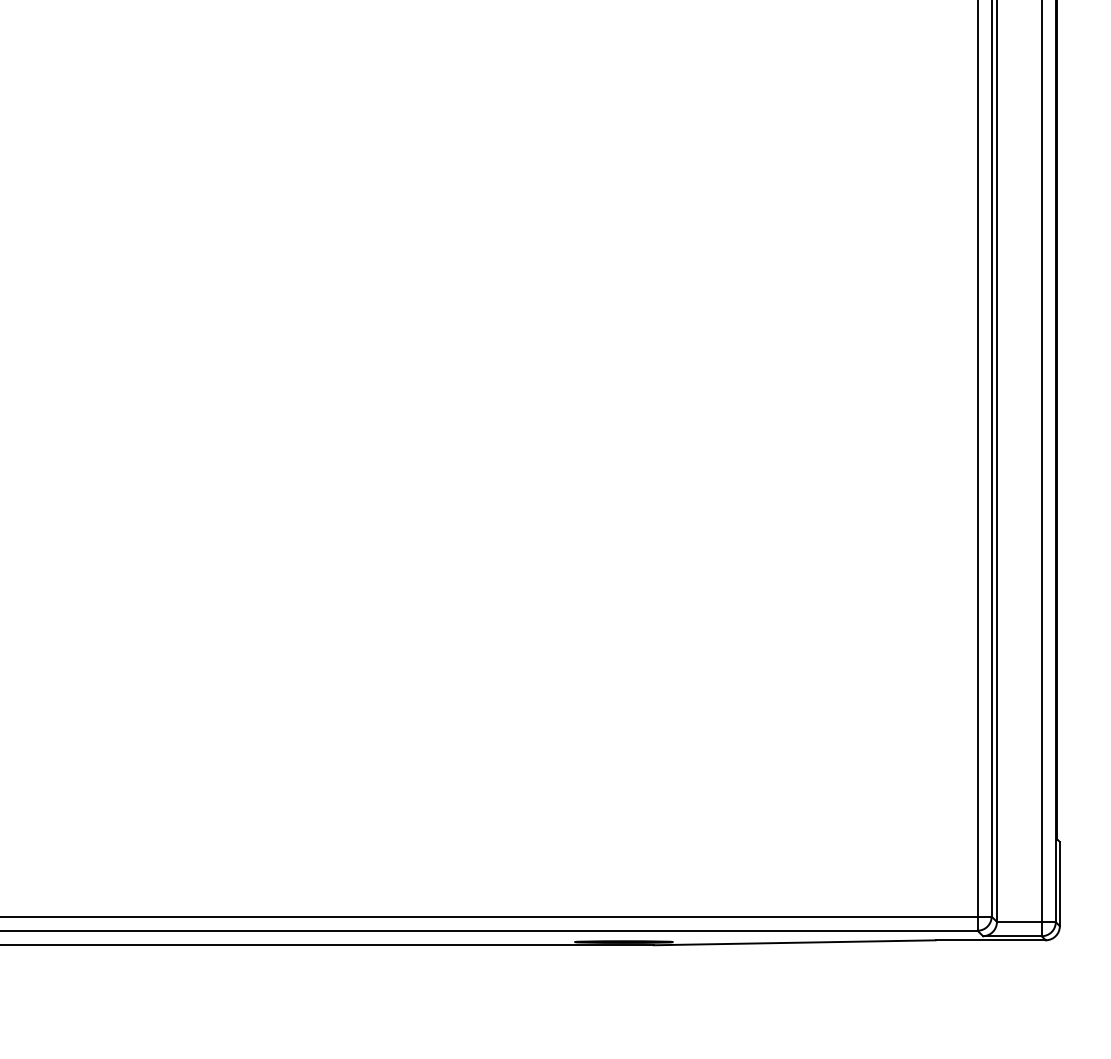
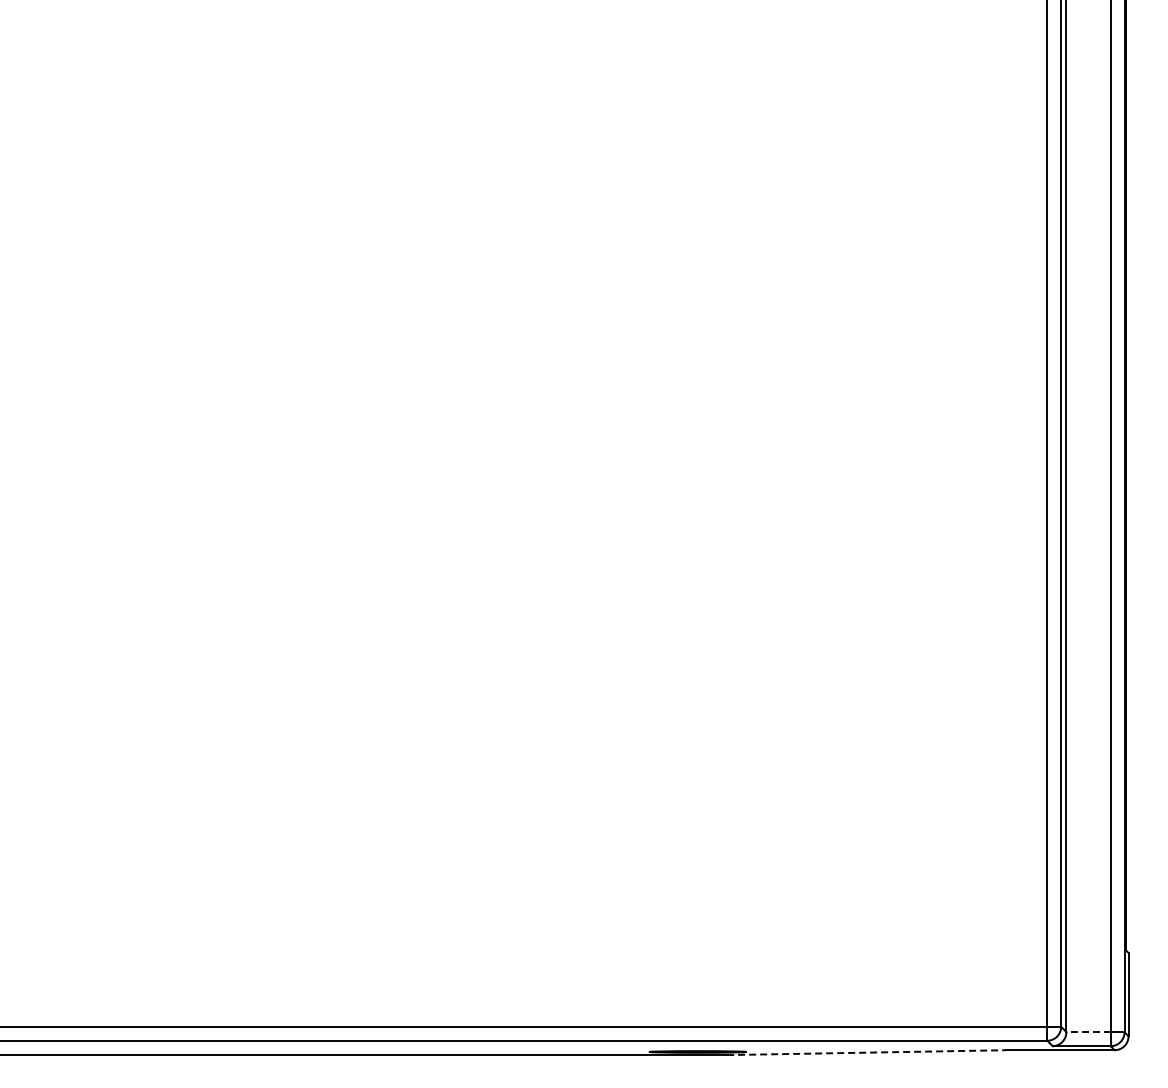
line: (1019, 922) -> (1088, 1032), solid -> dashed
line: (794, 942) -> (866, 1052), solid -> dashed

